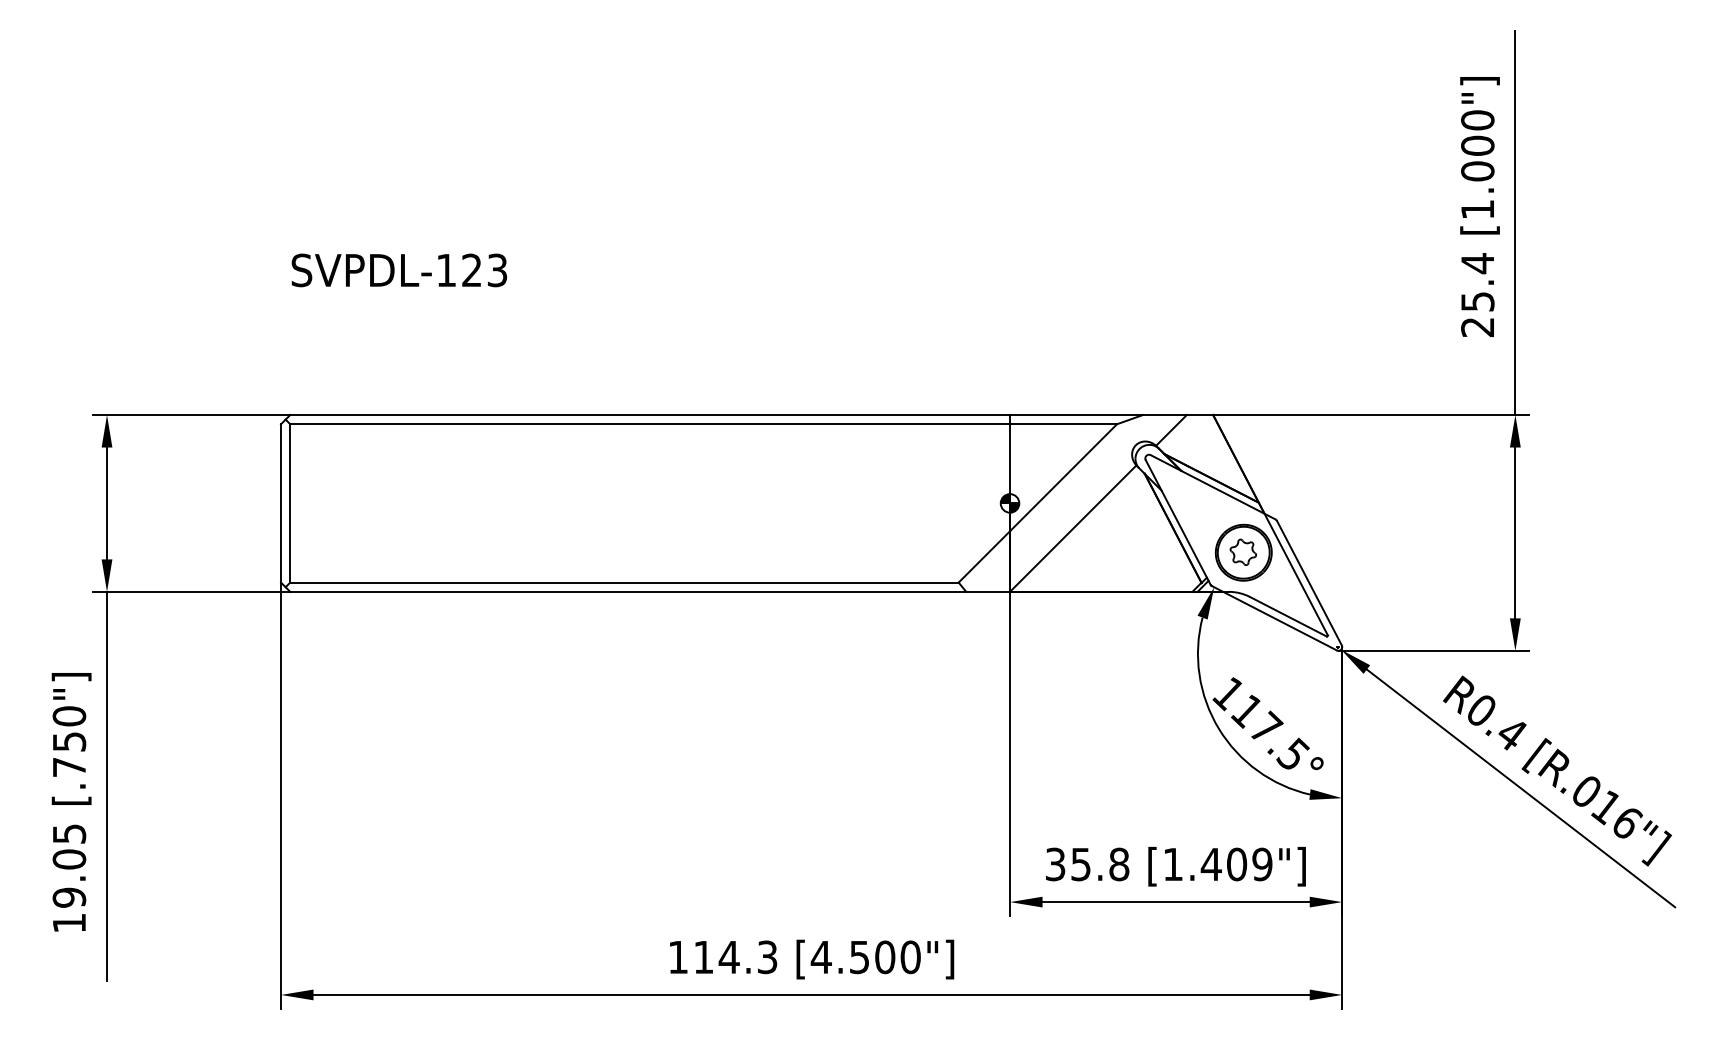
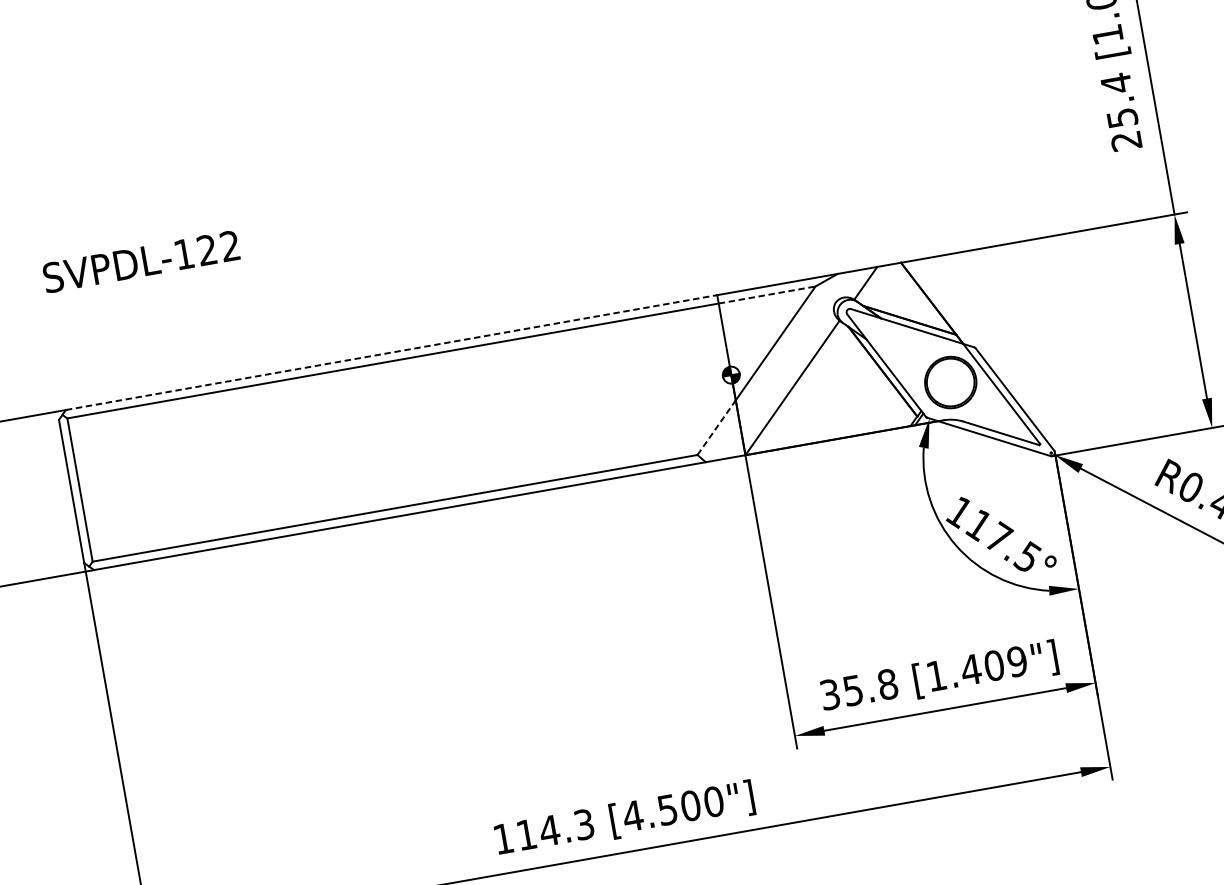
text: (497, 270) -> (230, 246), SVPDL-123 -> SVPDL-122
line: (650, 414) -> (391, 352), solid -> dashed
line: (1064, 424) -> (768, 295), solid -> dashed
part: (1242, 551) -> (949, 381), removed
line: (984, 556) -> (716, 427), solid -> dashed

